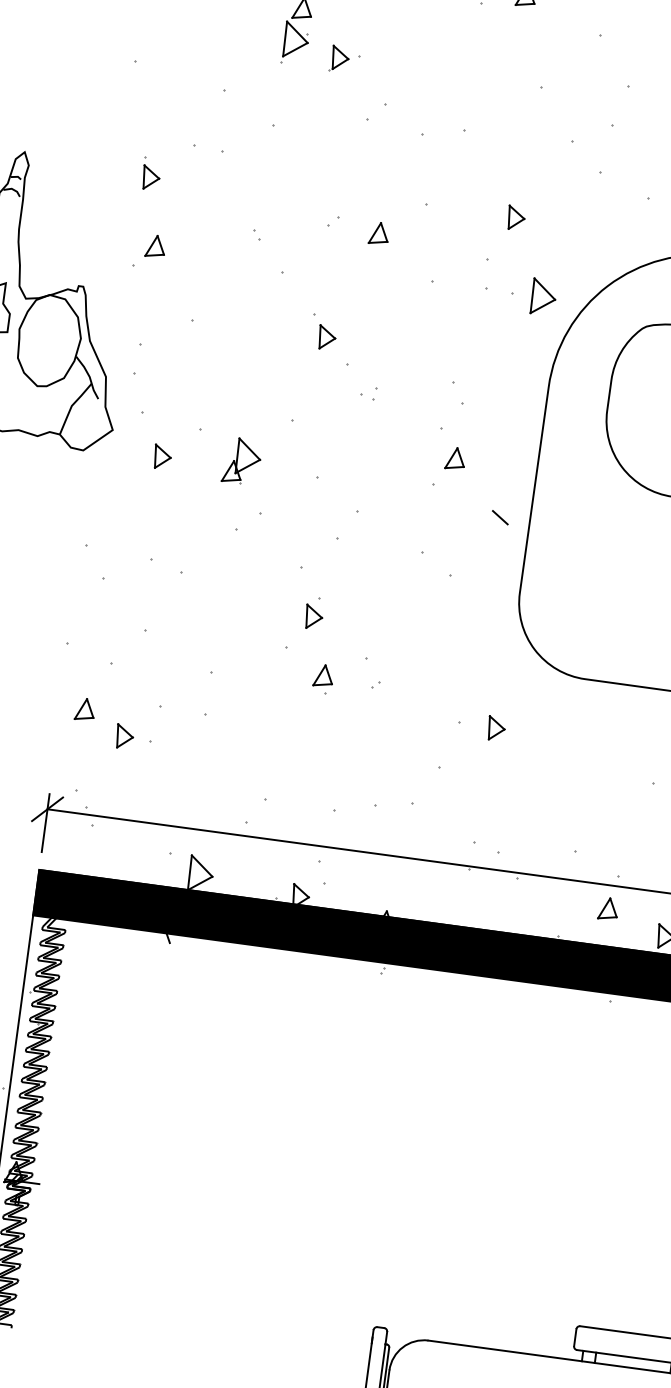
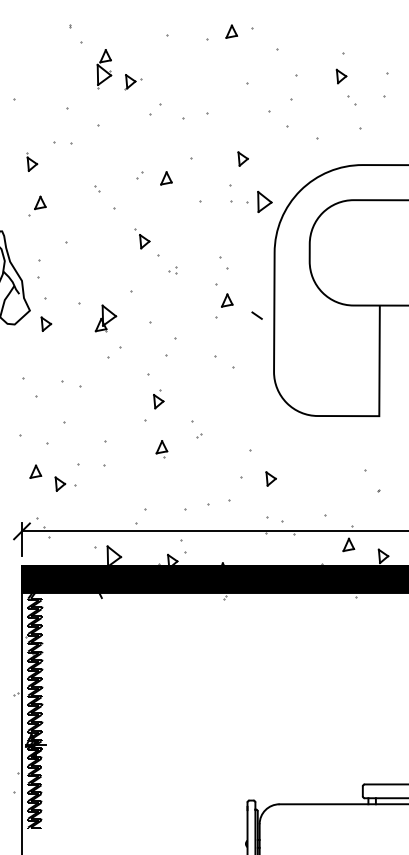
part: (162, 455) -> (46, 323), moved
line: (499, 517) -> (256, 315), moved
part: (322, 679) -> (161, 449), moved
part: (495, 727) -> (270, 478), moved

